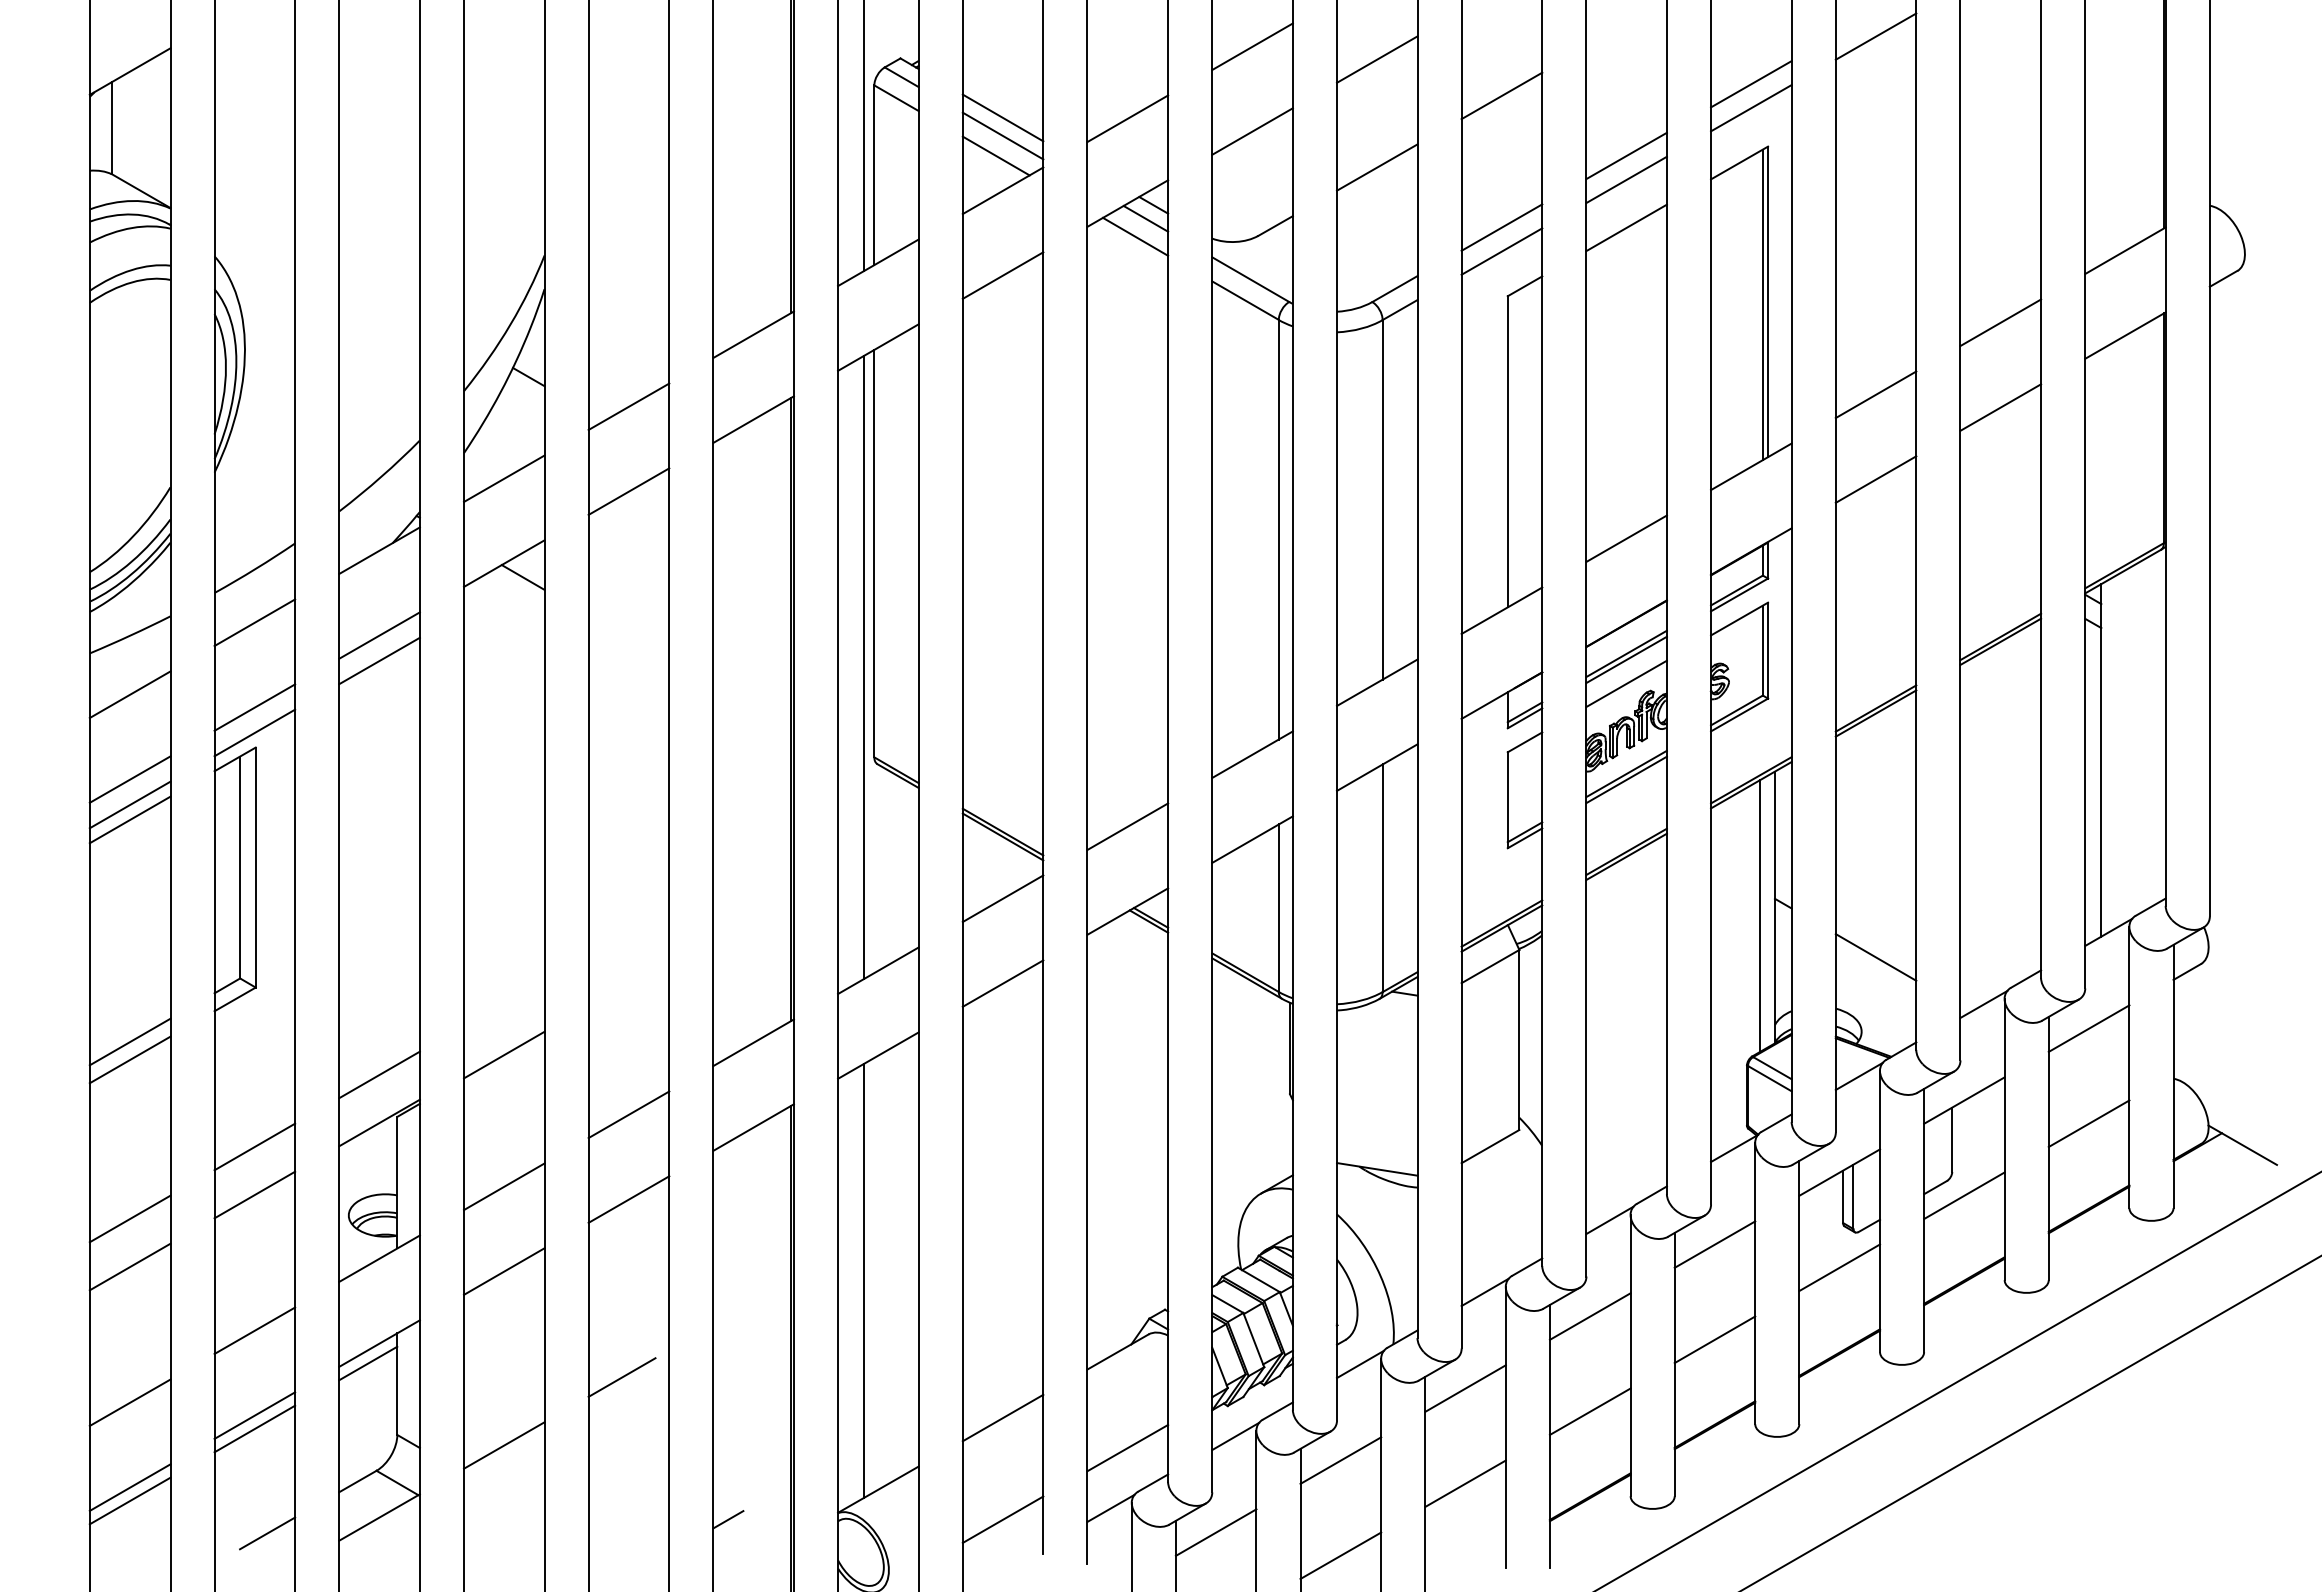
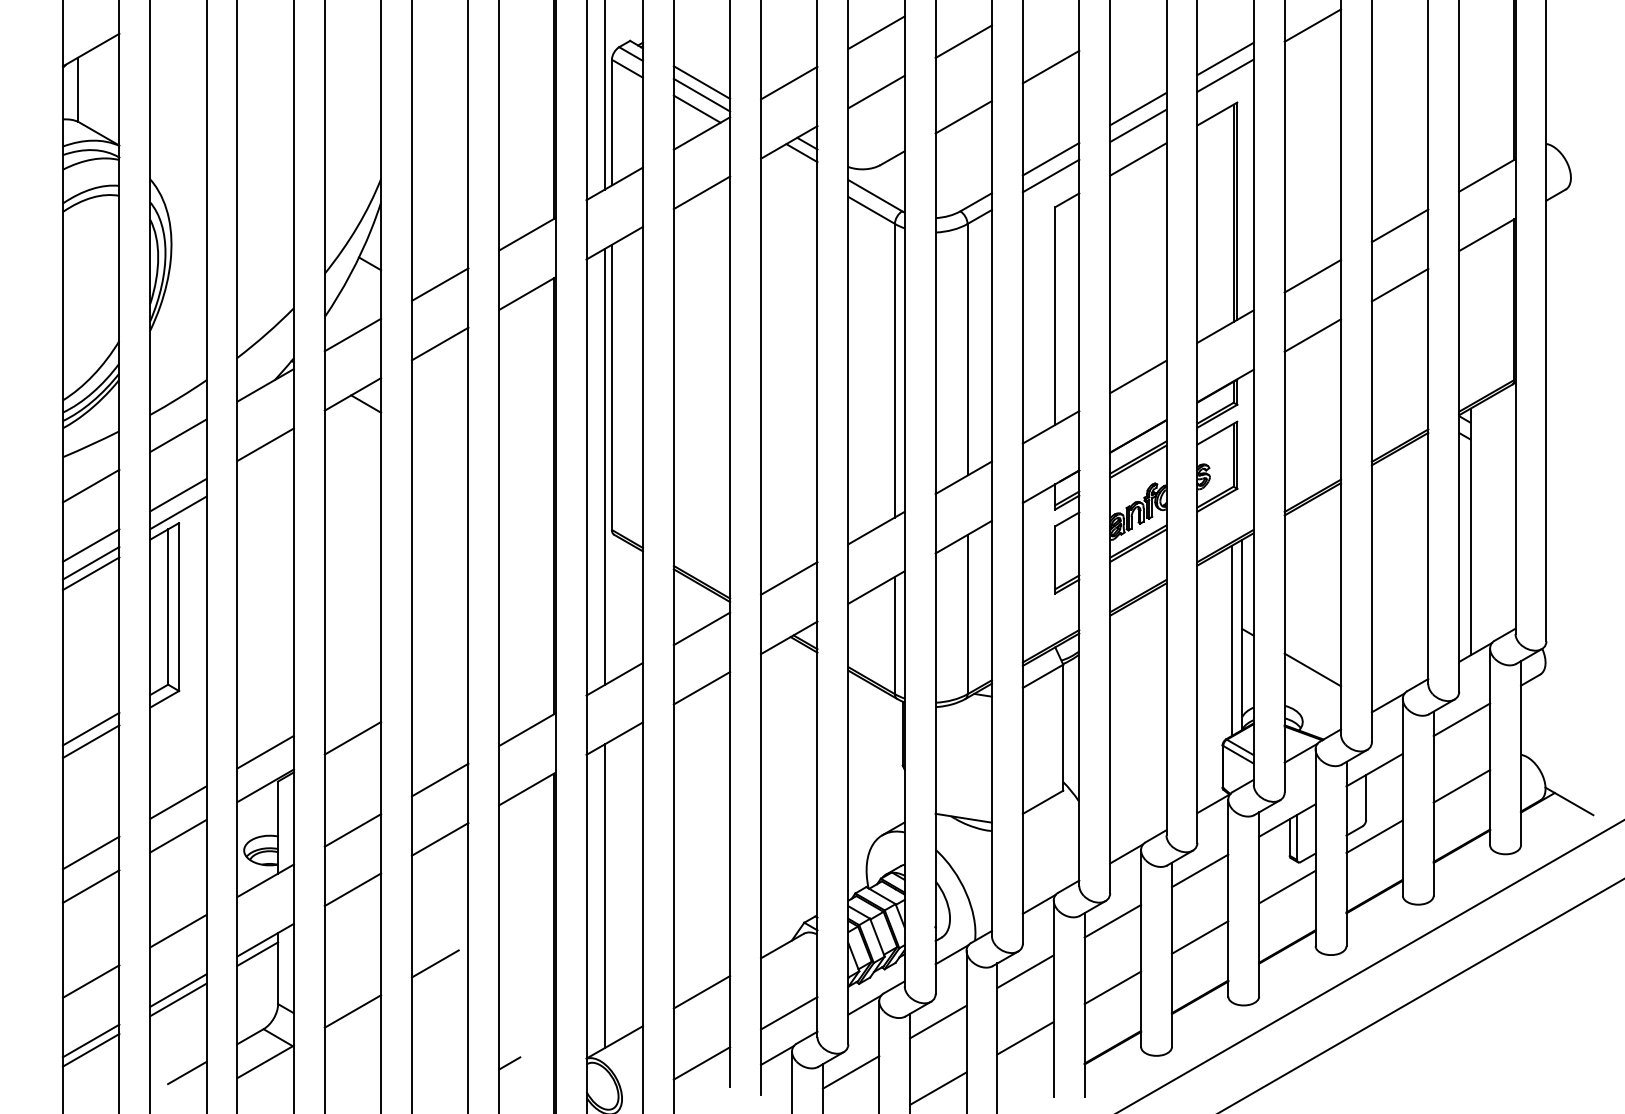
line: (1135, 236) -> (794, 165), removed
line: (379, 660) -> (265, 462), removed
line: (1626, 683) -> (1138, 478), removed

